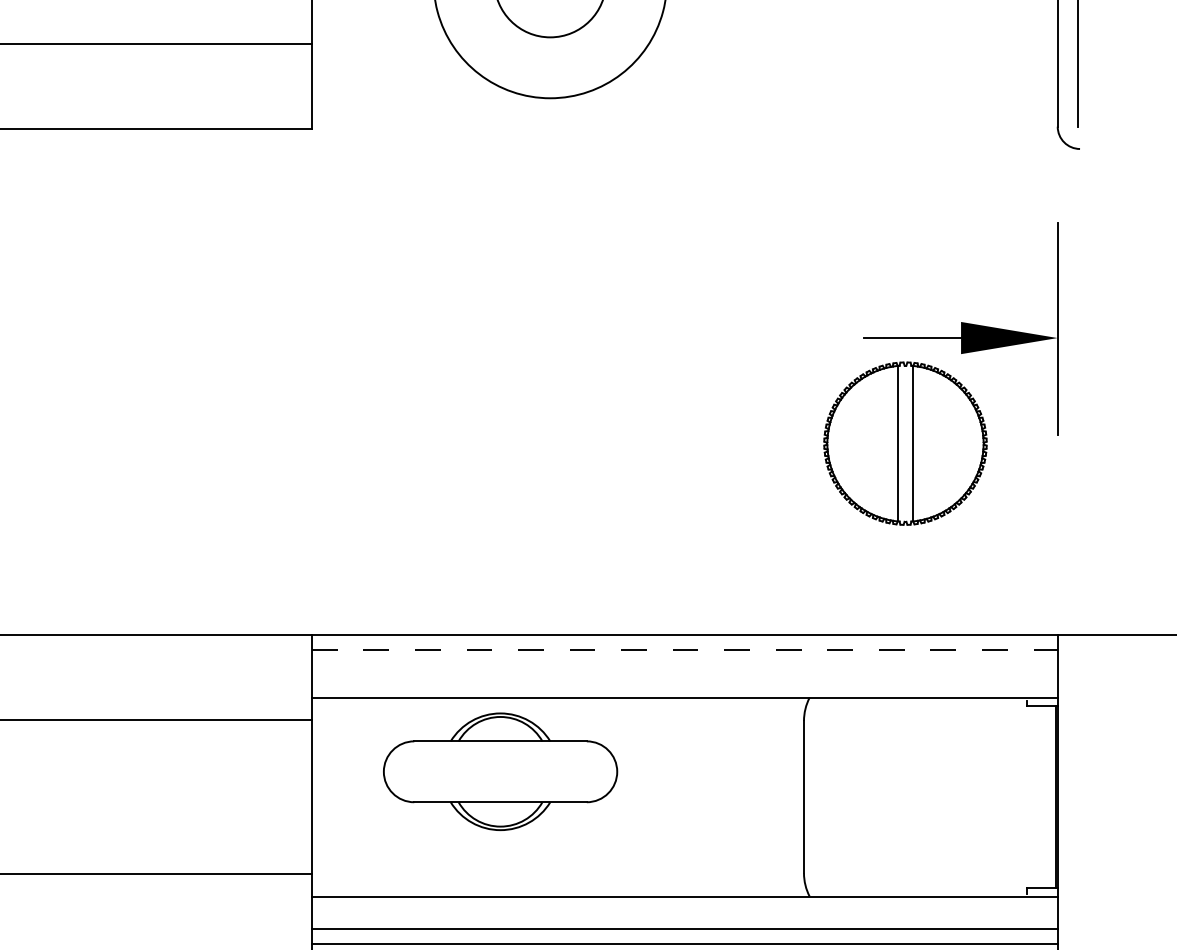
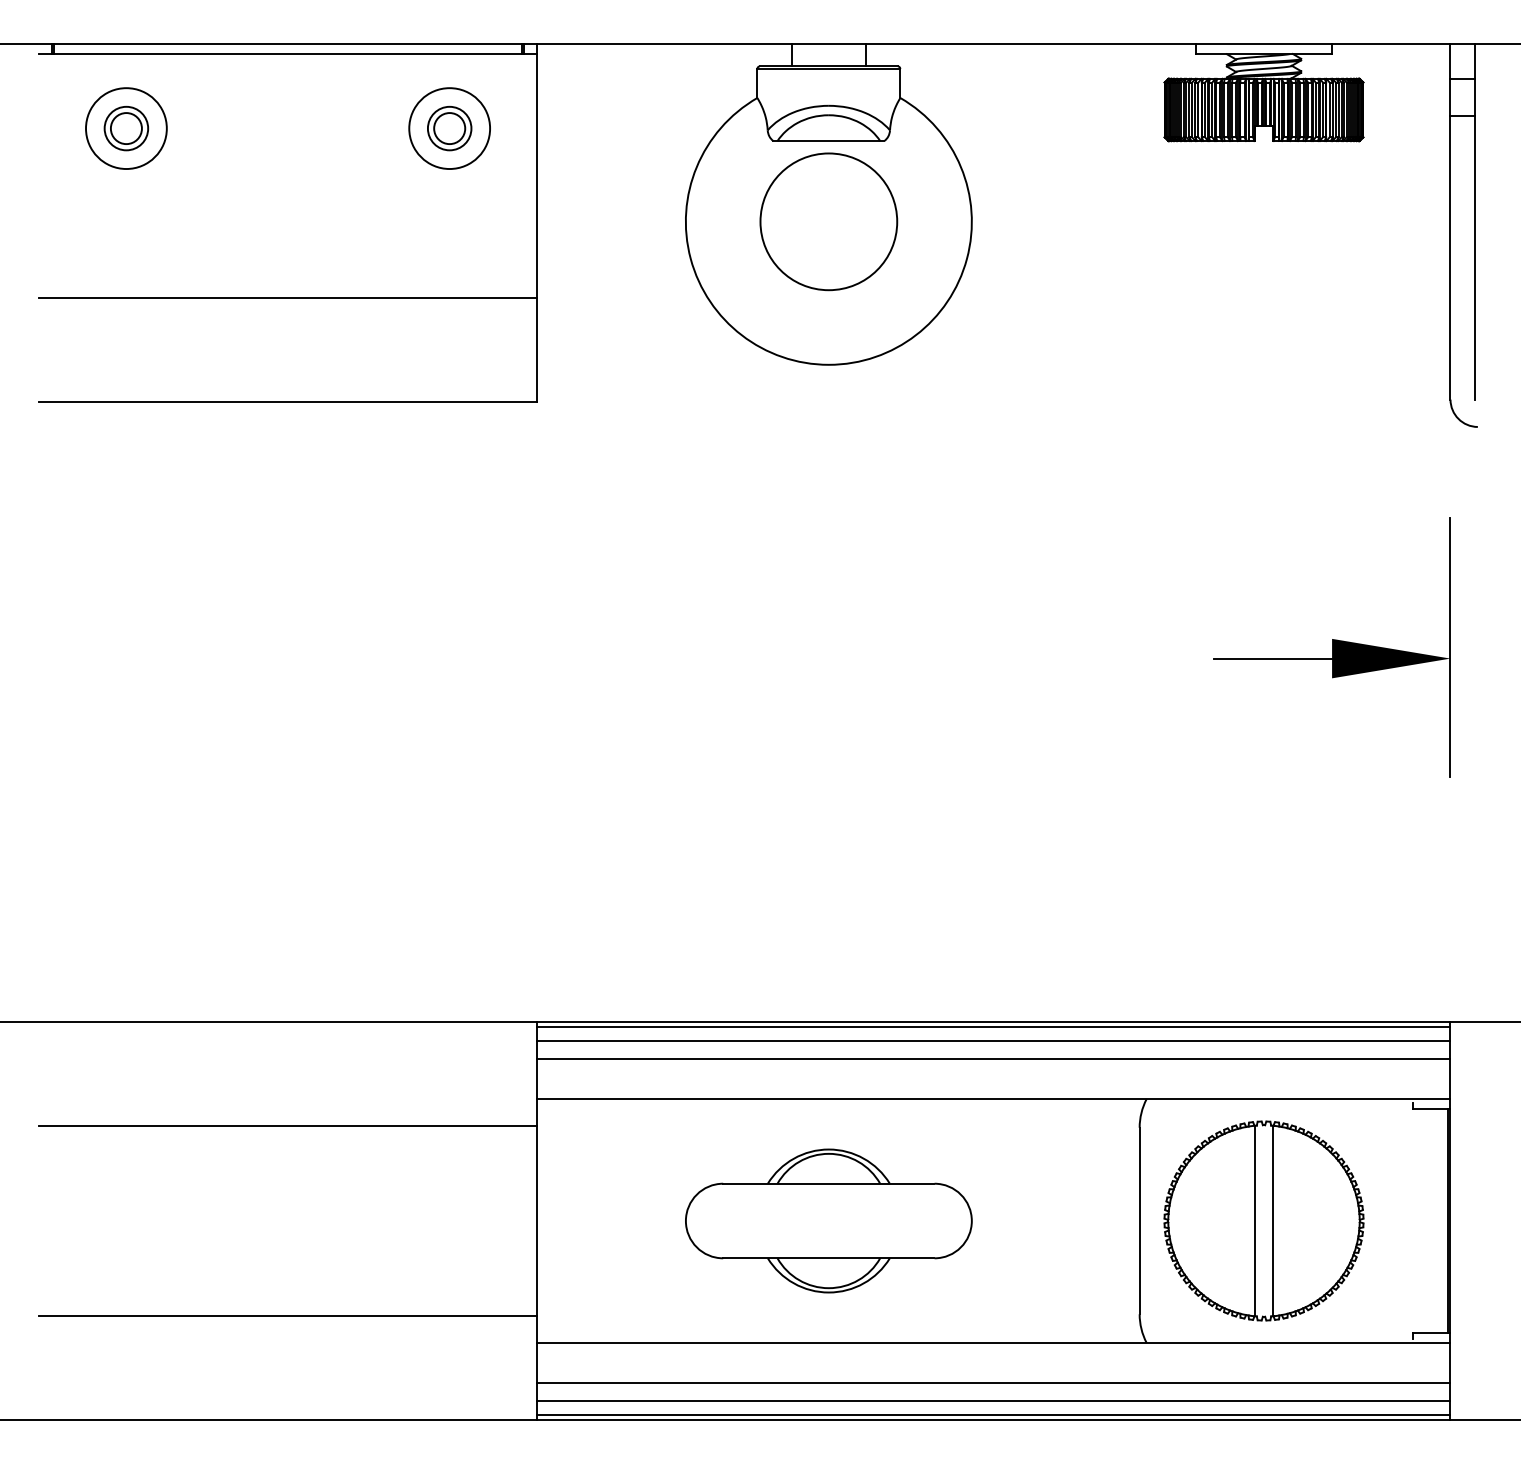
part: (905, 443) -> (1263, 1220), moved
line: (684, 638) -> (993, 1026), added
line: (684, 649) -> (993, 1040), dashed -> solid
line: (684, 665) -> (993, 1059), added
part: (500, 771) -> (828, 1220), moved

